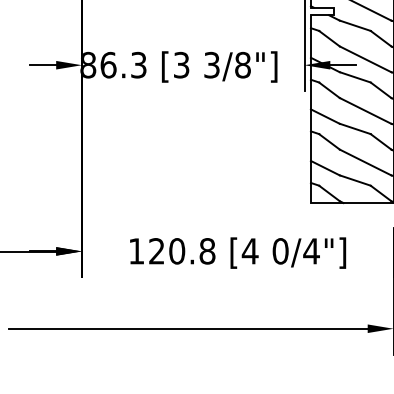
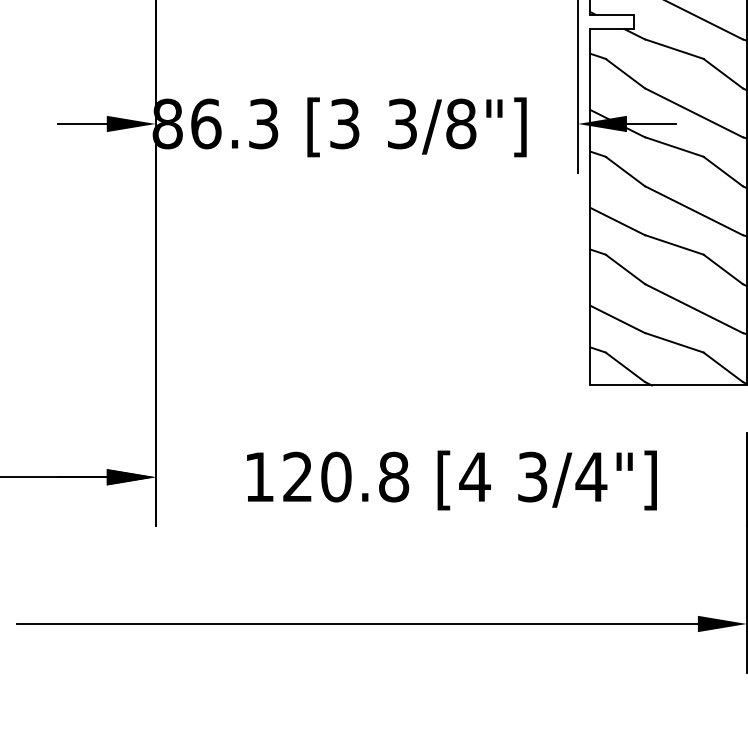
text: (280, 251) -> (532, 477), 0/4"] -> 3/4"]

